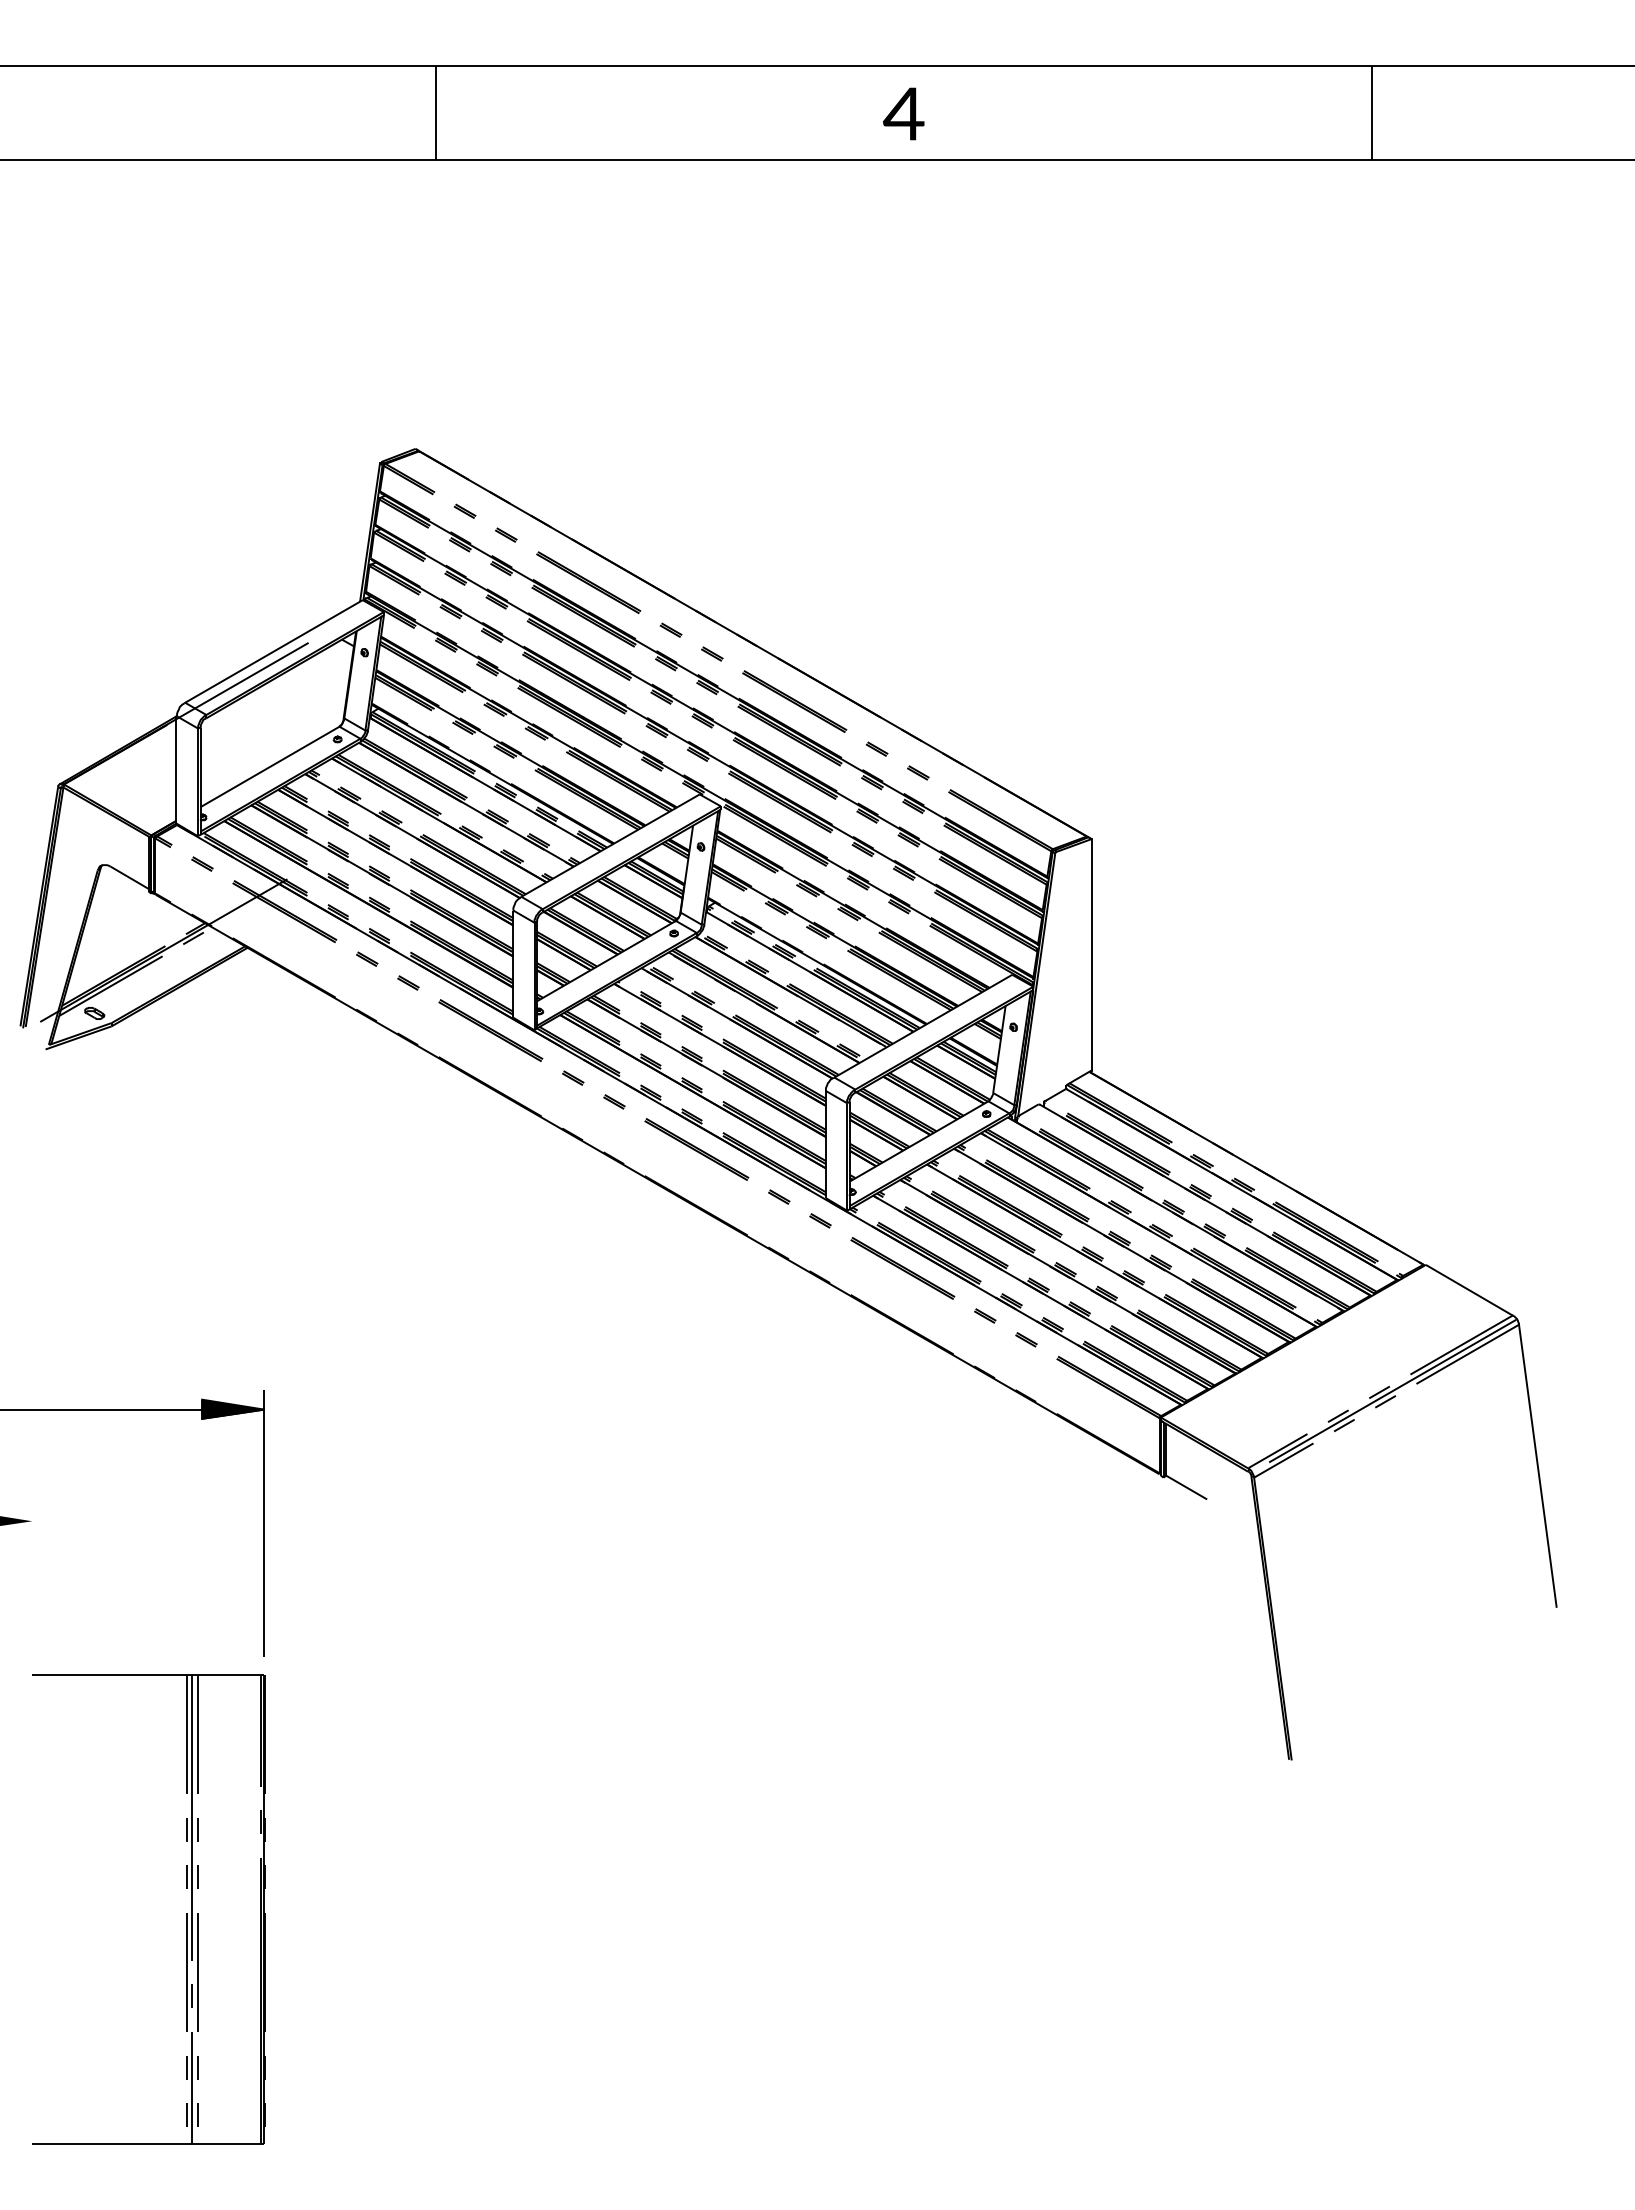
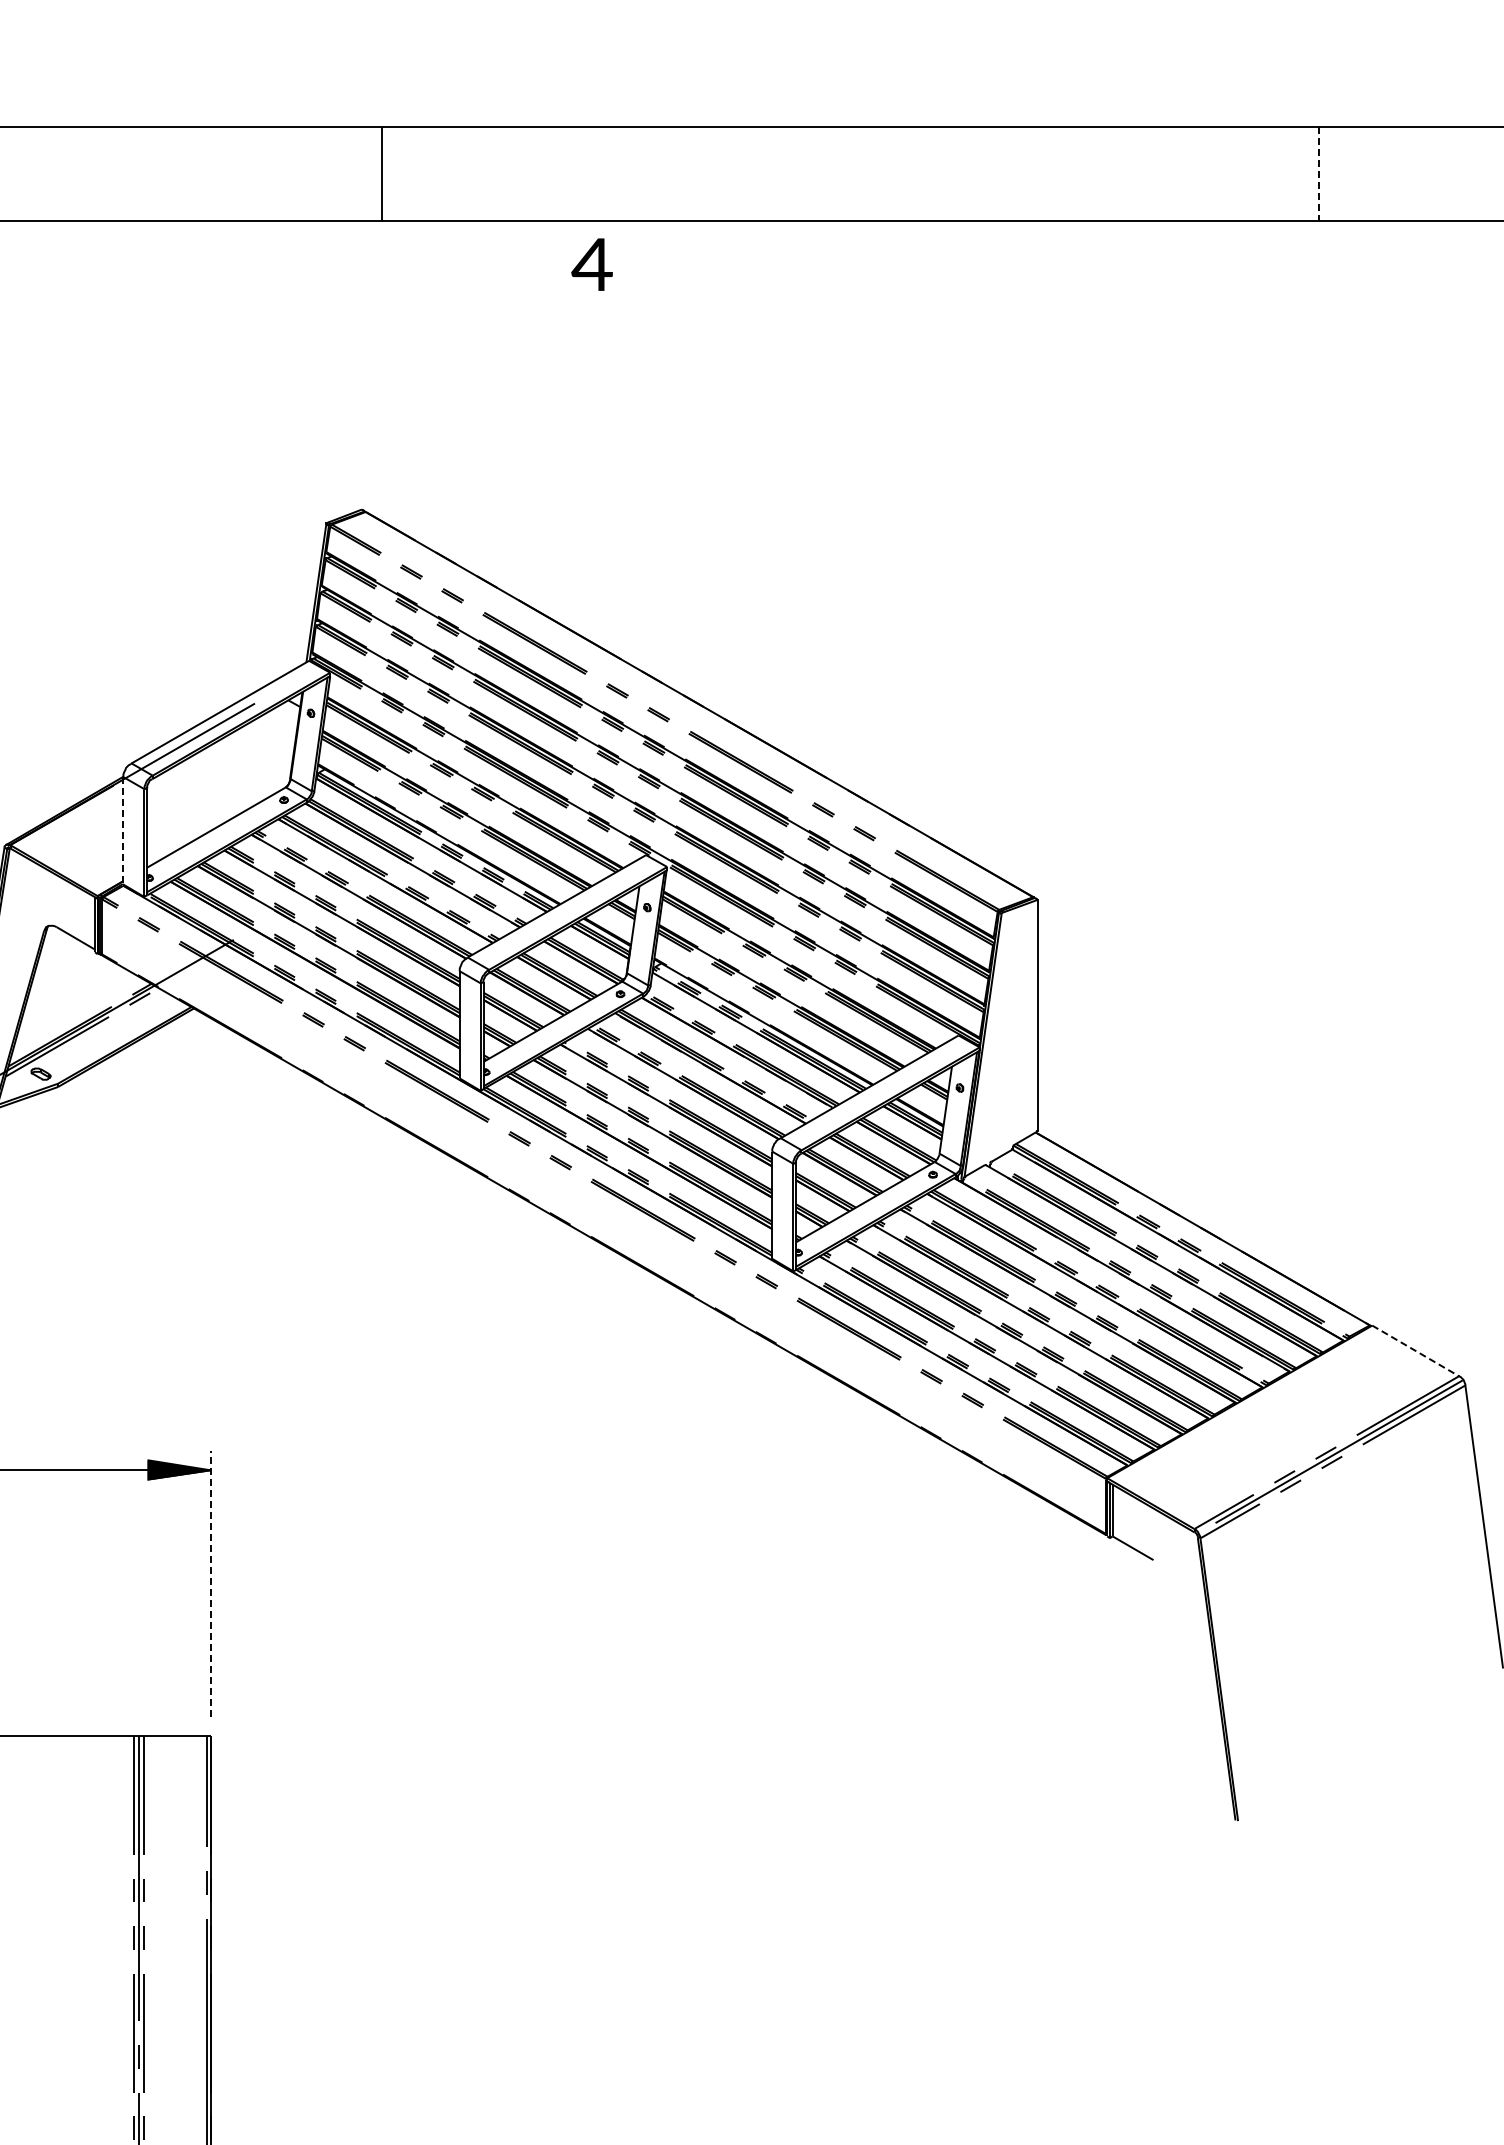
text: (903, 113) -> (591, 264), moved
line: (1372, 113) -> (1318, 174), solid -> dashed
line: (176, 769) -> (122, 830), solid -> dashed
line: (1469, 1290) -> (1415, 1351), solid -> dashed
line: (264, 1523) -> (210, 1584), solid -> dashed

